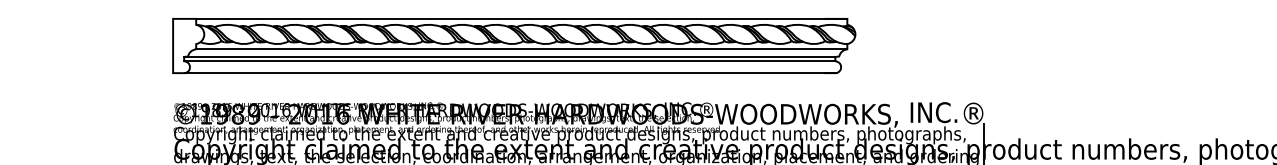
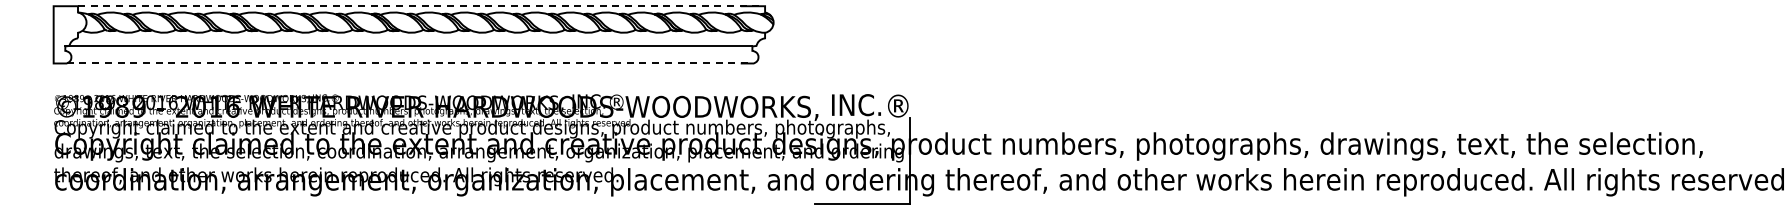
line: (521, 19) -> (421, 6), solid -> dashed
line: (521, 49) -> (421, 38), removed
line: (509, 60) -> (408, 50), removed
line: (511, 73) -> (410, 63), solid -> dashed

